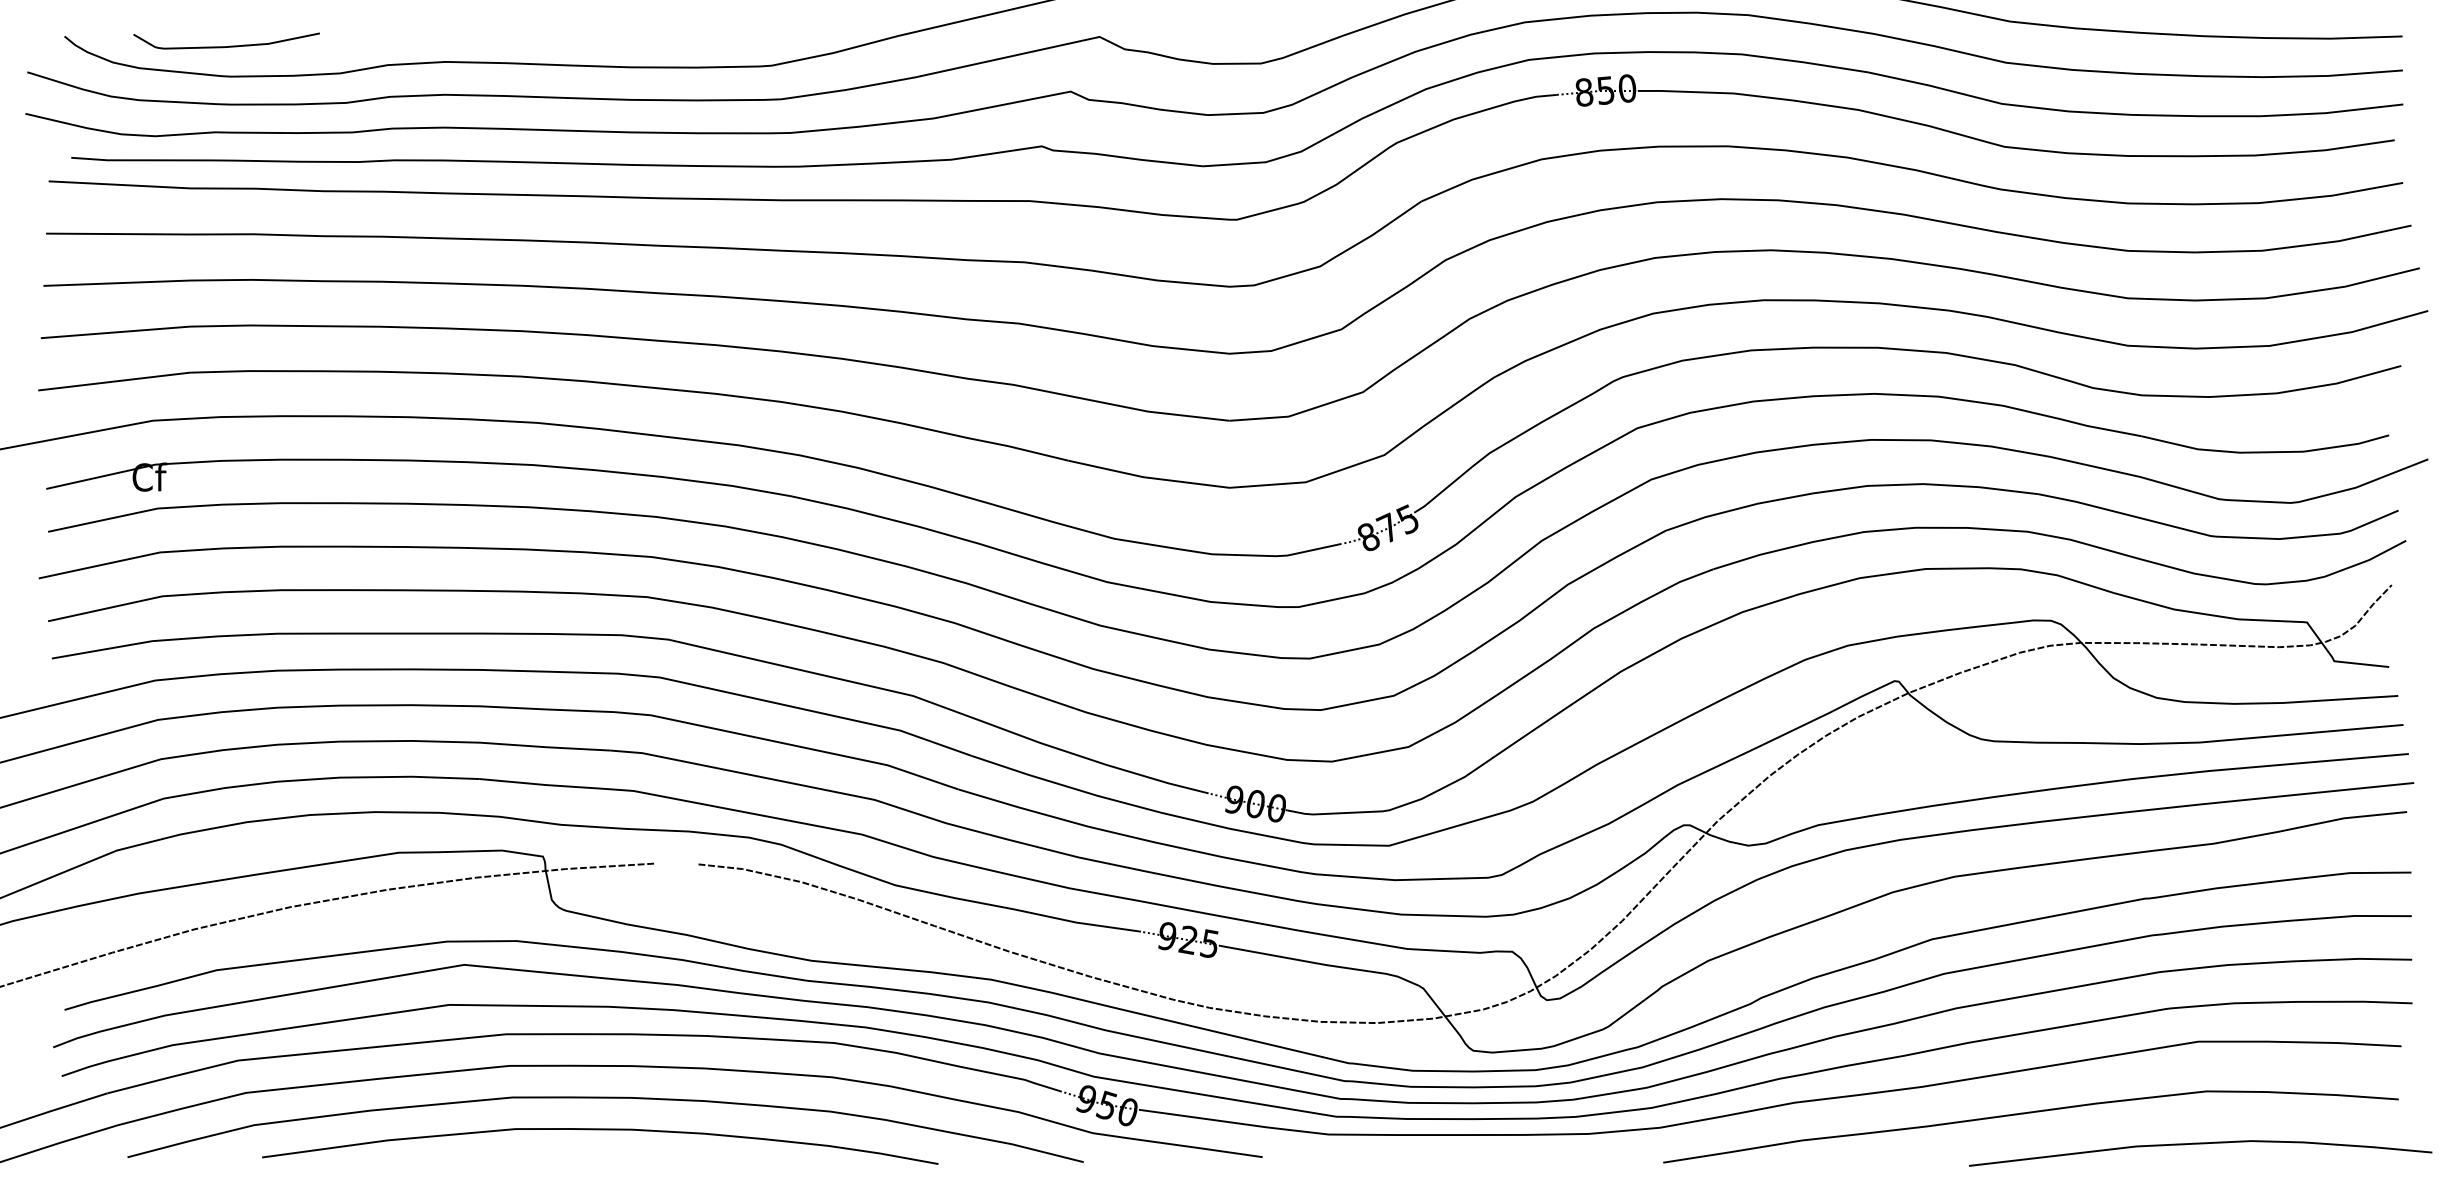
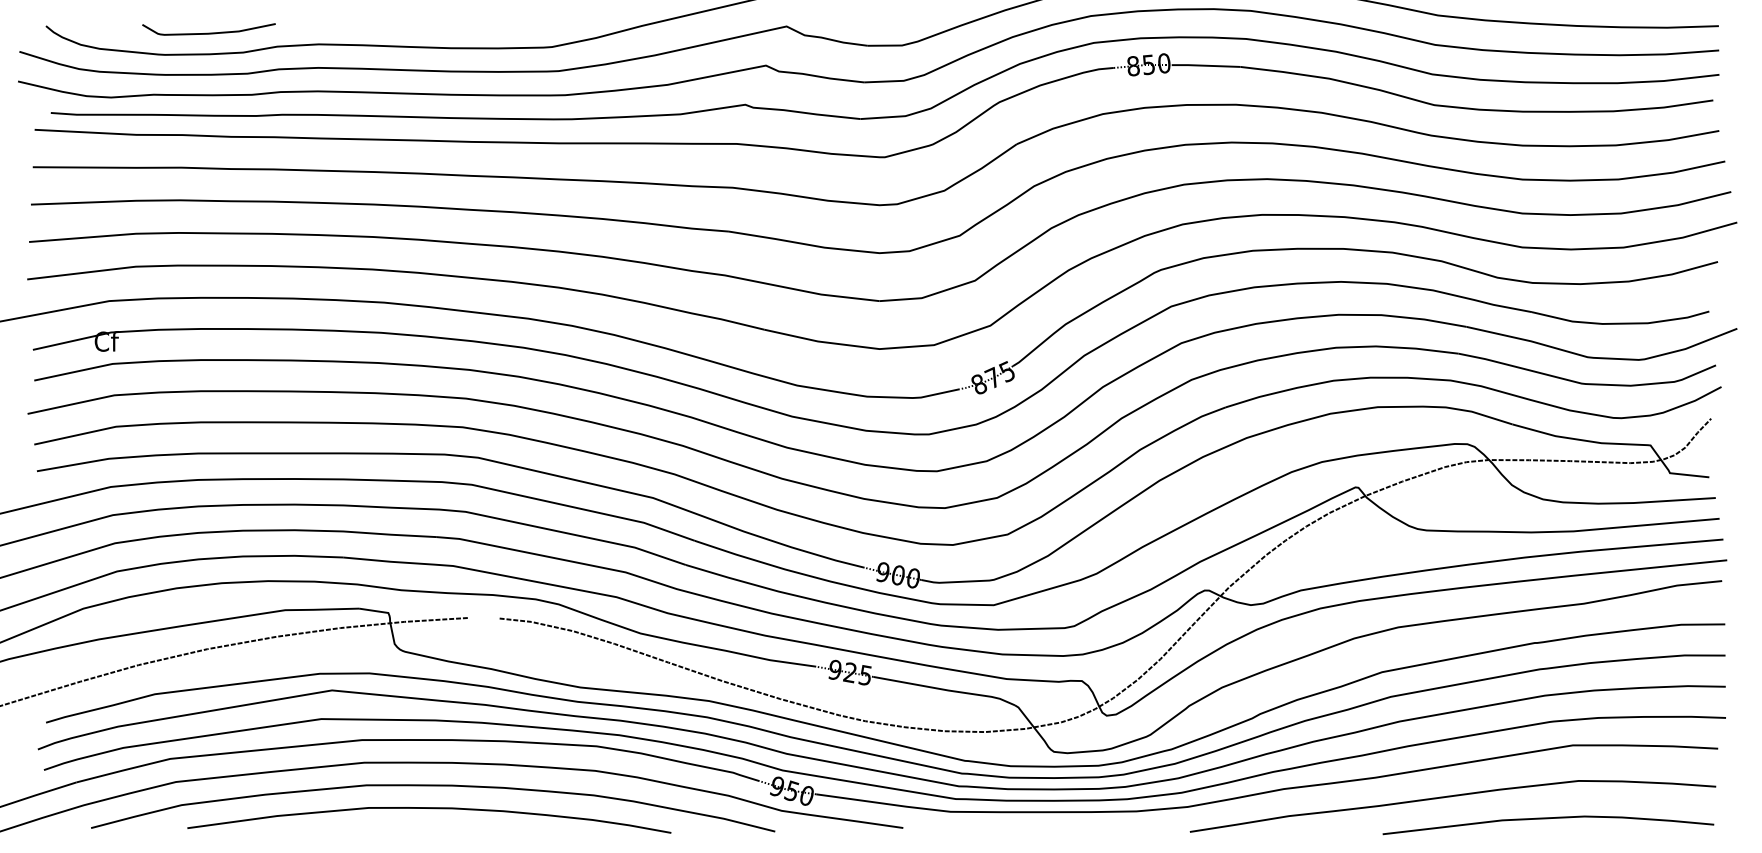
curve: (225, 45) -> (208, 32), moved
curve: (2200, 1145) -> (1548, 819), moved

